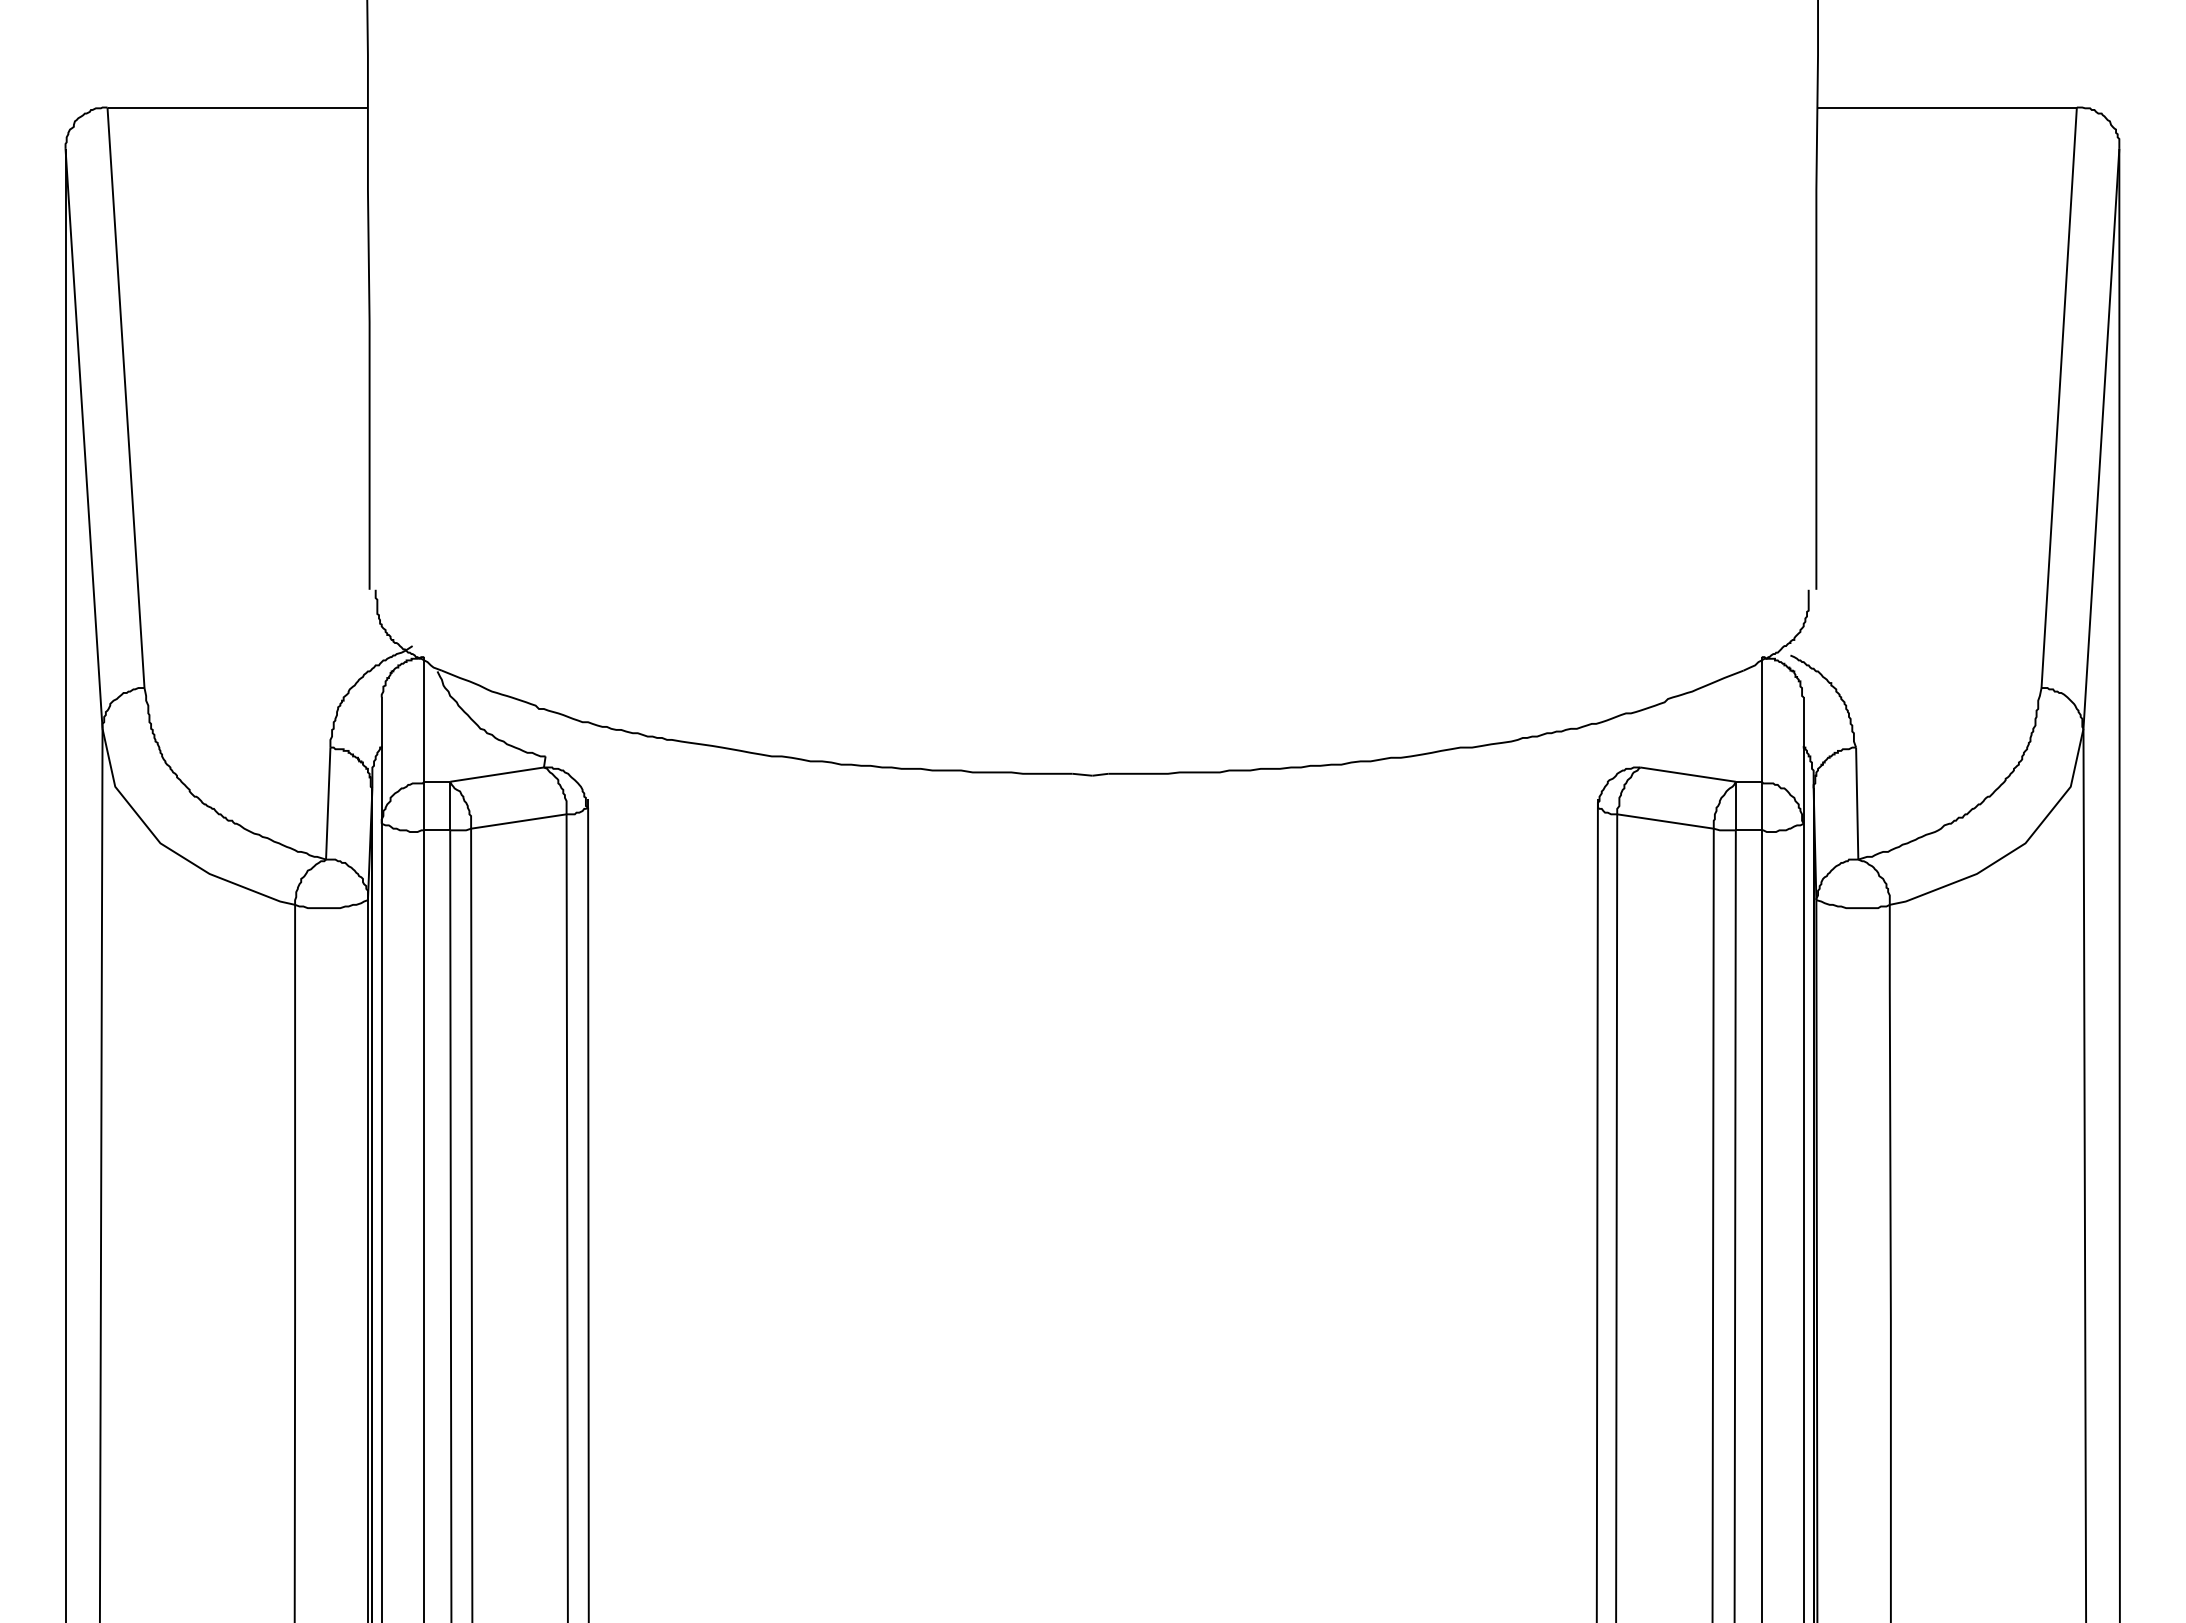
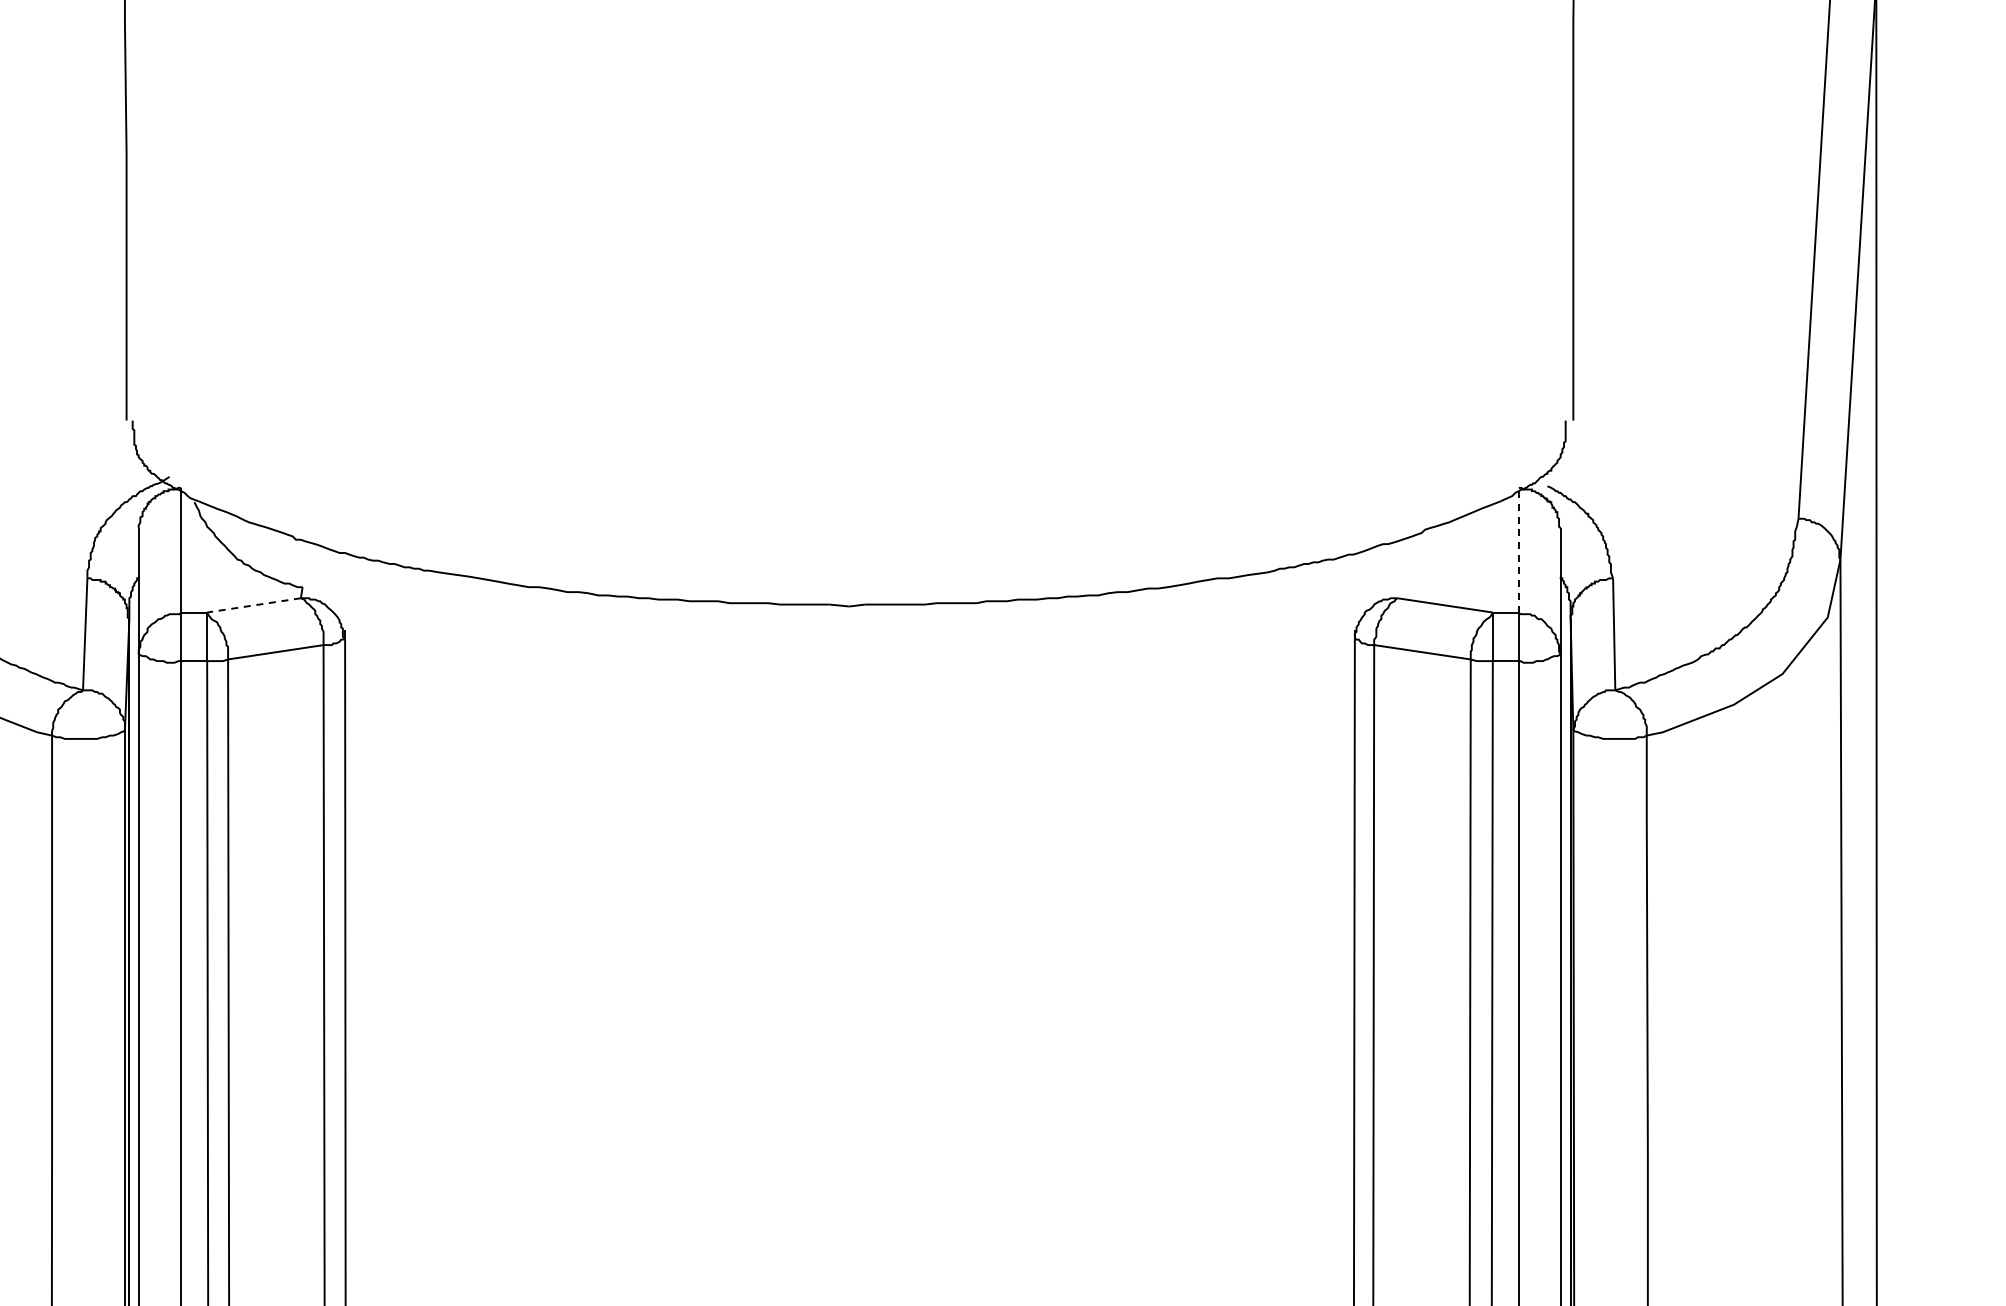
line: (1761, 718) -> (1518, 549), solid -> dashed
line: (496, 774) -> (253, 605), solid -> dashed

